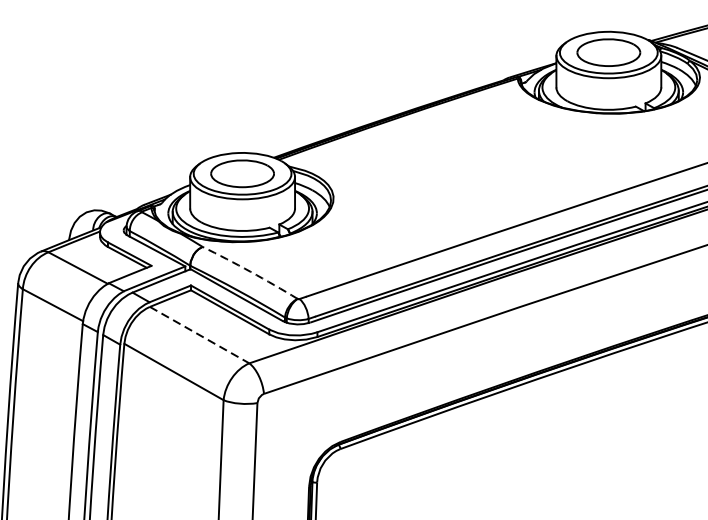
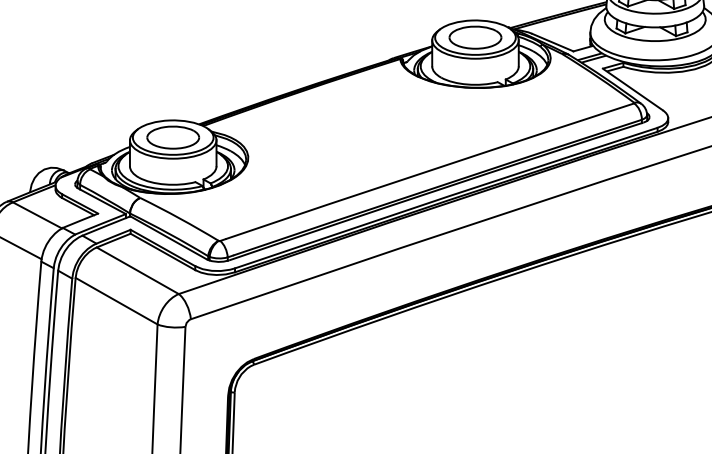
arc: (250, 271) -> (179, 218), dashed -> solid
line: (200, 336) -> (138, 271), dashed -> solid

